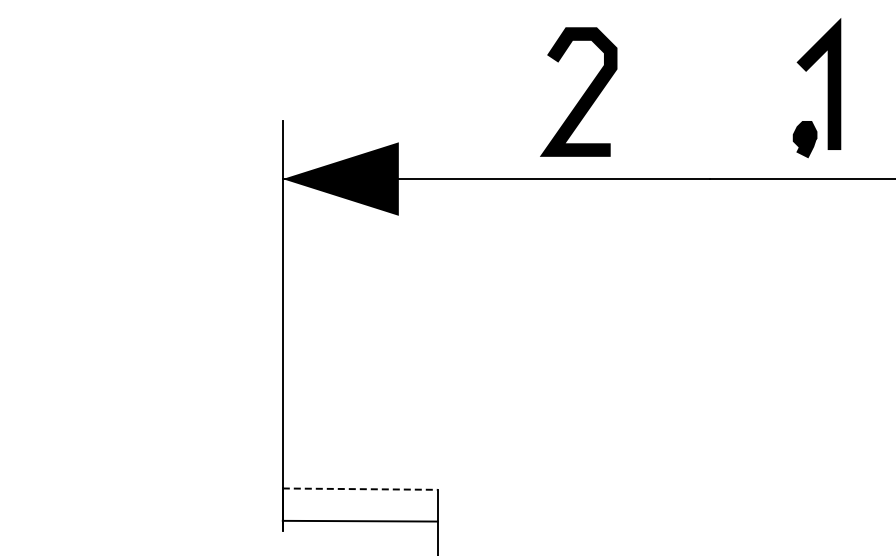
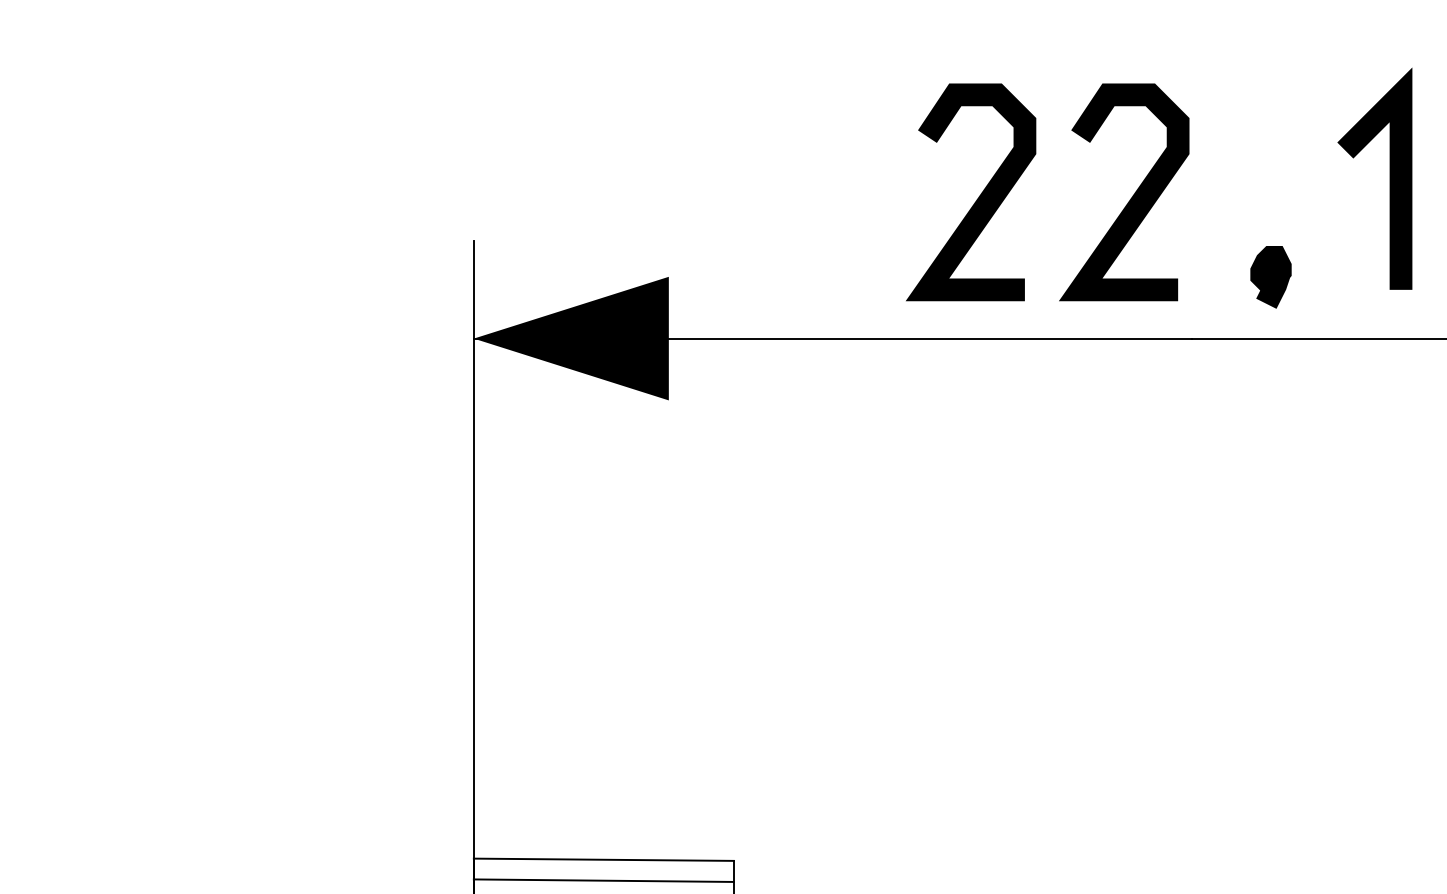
curve: (673, 95) -> (1130, 198), added
part: (804, 139) -> (1269, 277), moved
line: (360, 489) -> (604, 860), dashed -> solid
line: (359, 501) -> (602, 880), added

